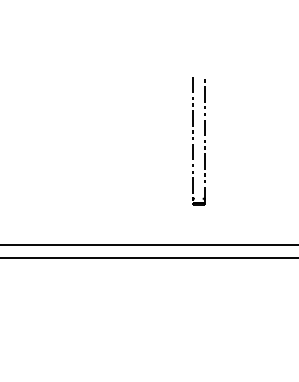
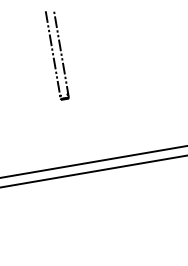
part: (198, 141) -> (57, 55), moved

